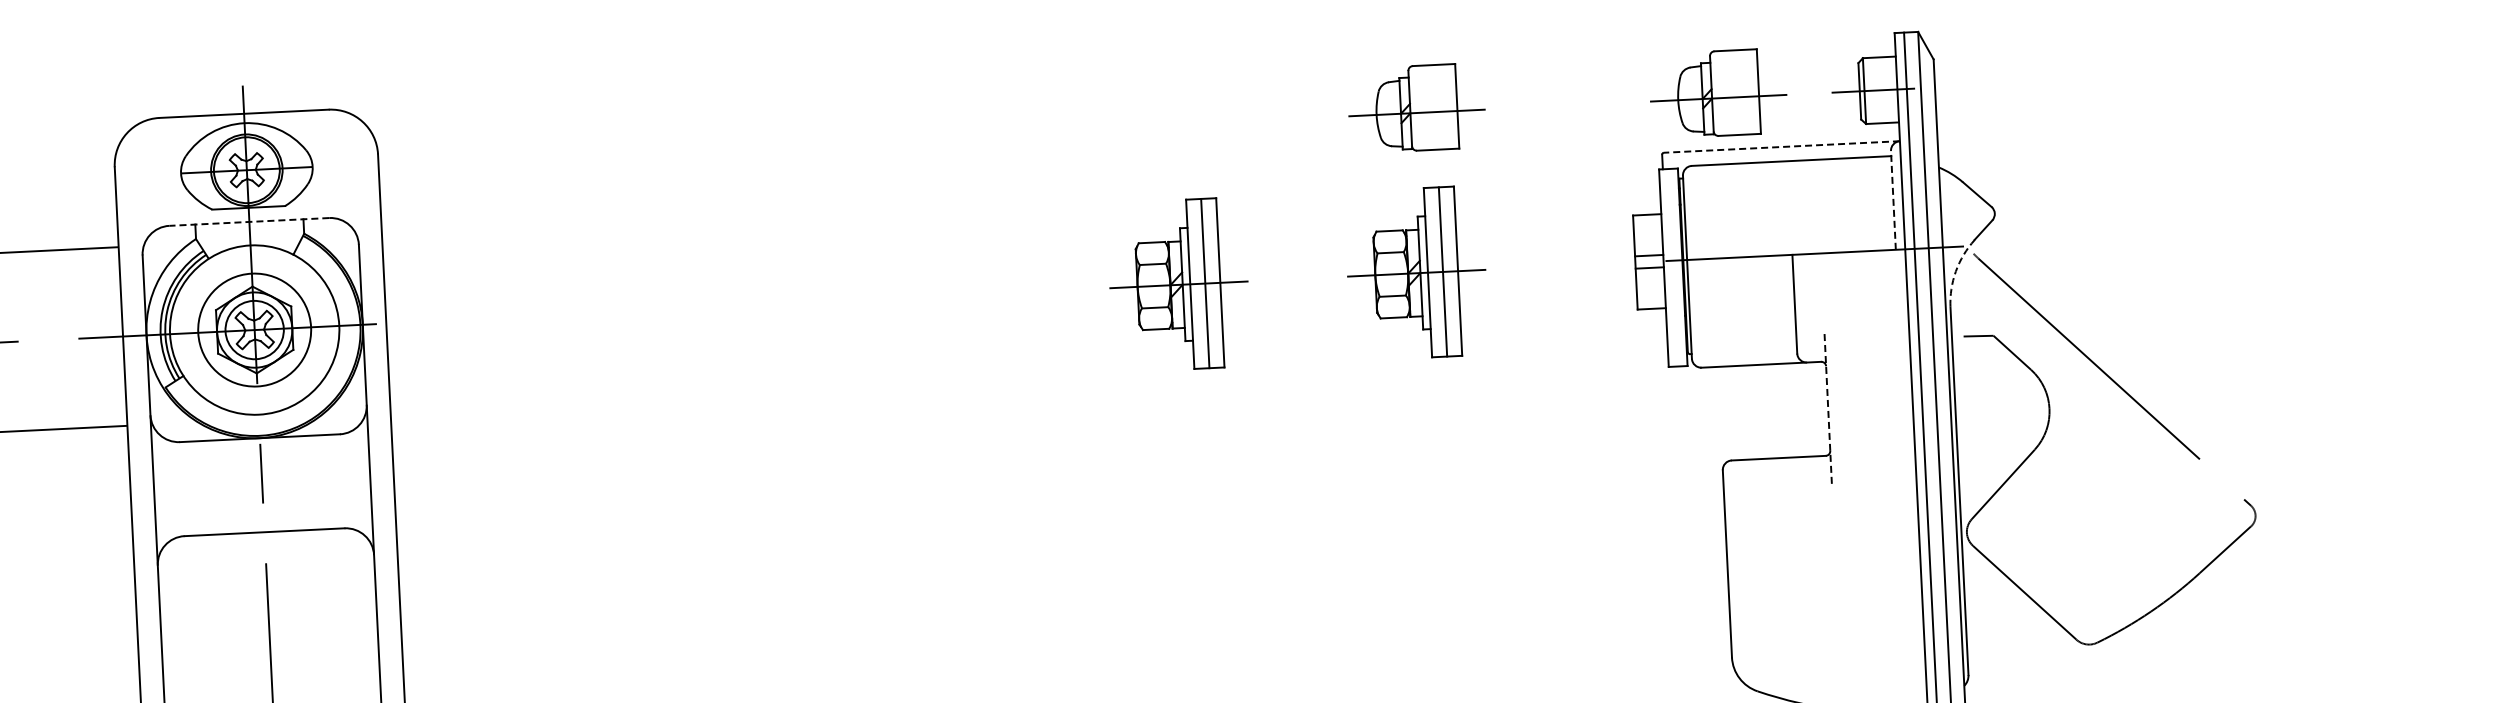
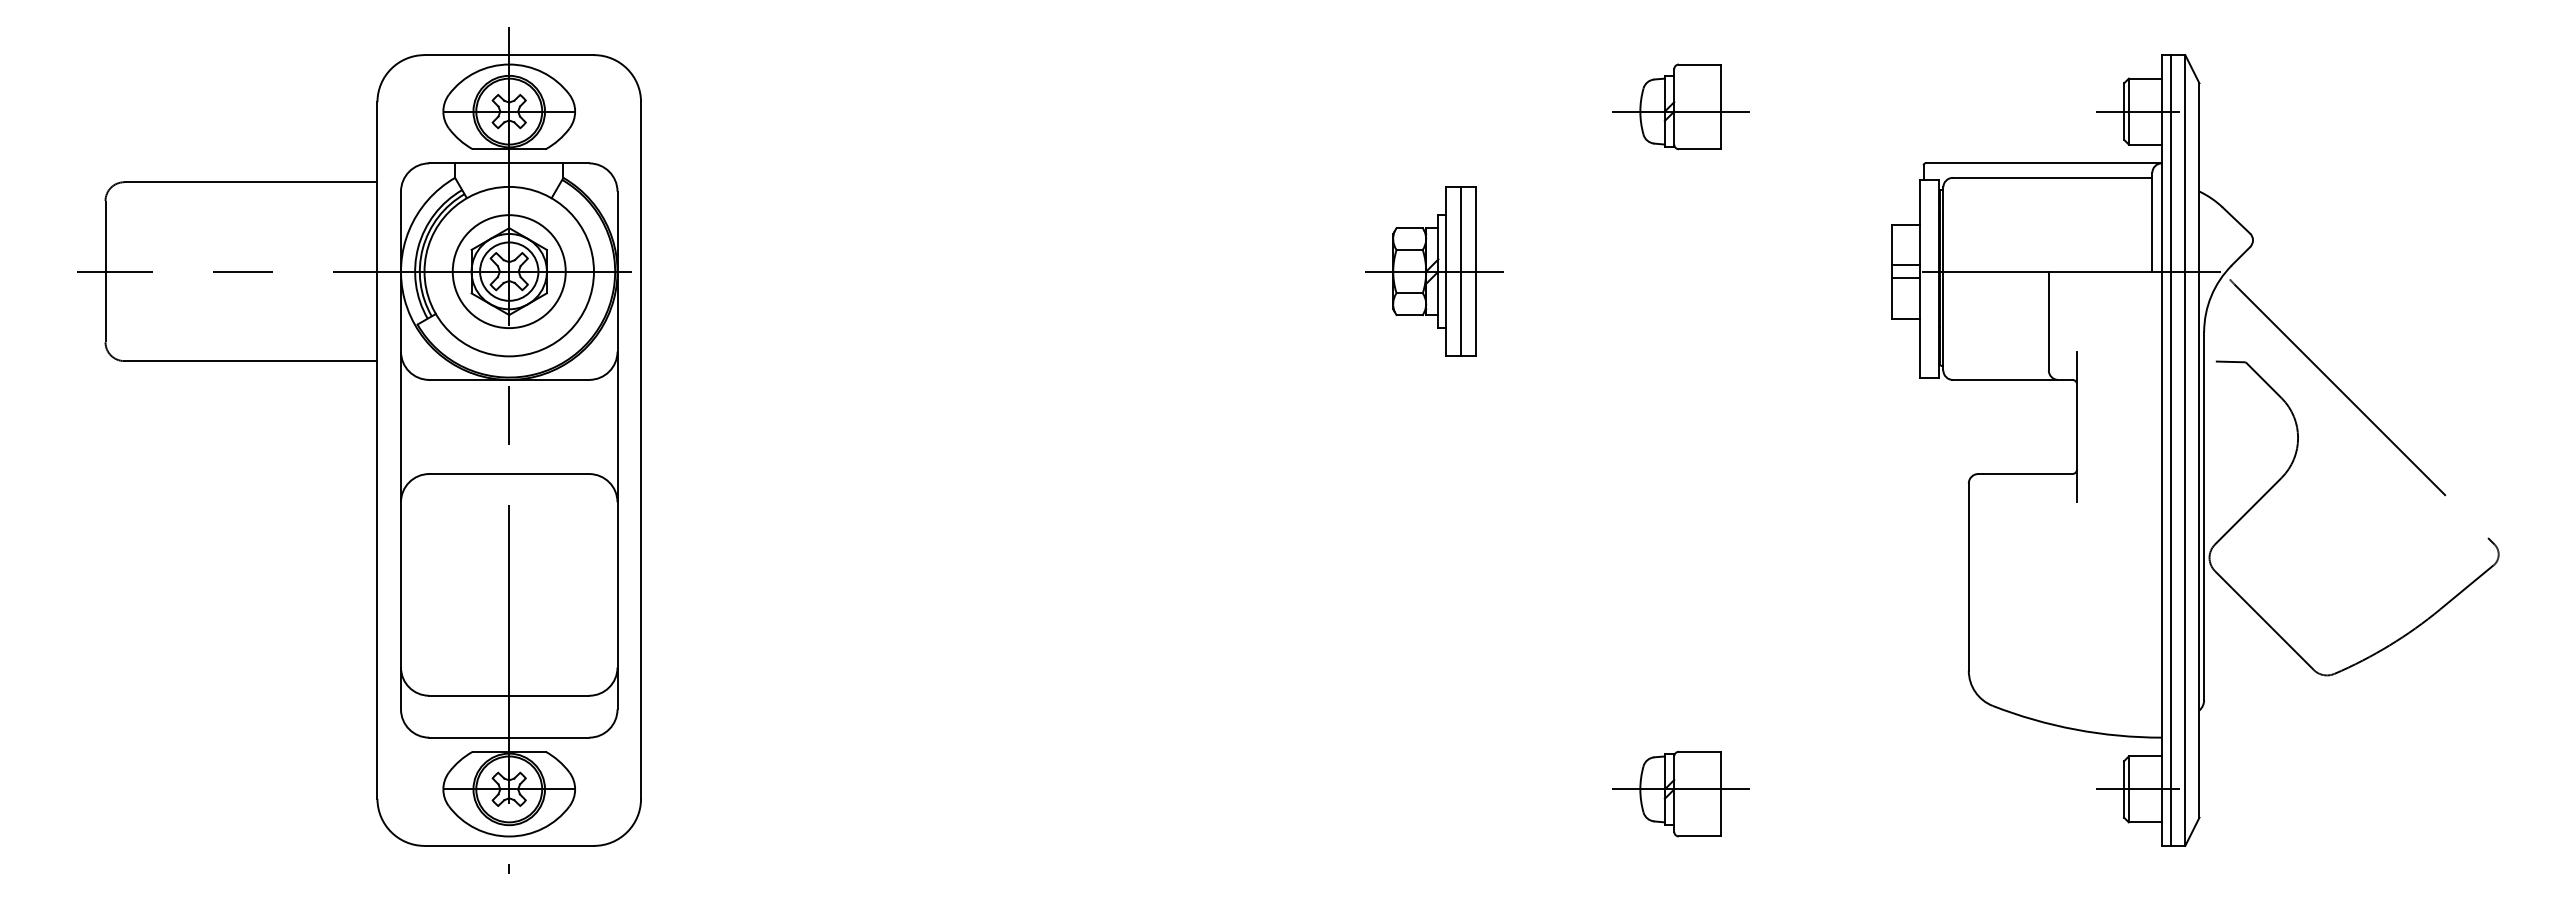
part: (1718, 93) -> (1982, 106), removed
line: (1781, 147) -> (2043, 163), dashed -> solid
line: (1893, 199) -> (2152, 221), dashed -> solid
line: (248, 222) -> (508, 163), dashed -> solid
arc: (1956, 271) -> (2211, 296), dashed -> solid
part: (1416, 273) -> (1672, 271), removed
line: (1828, 408) -> (2077, 426), dashed -> solid

